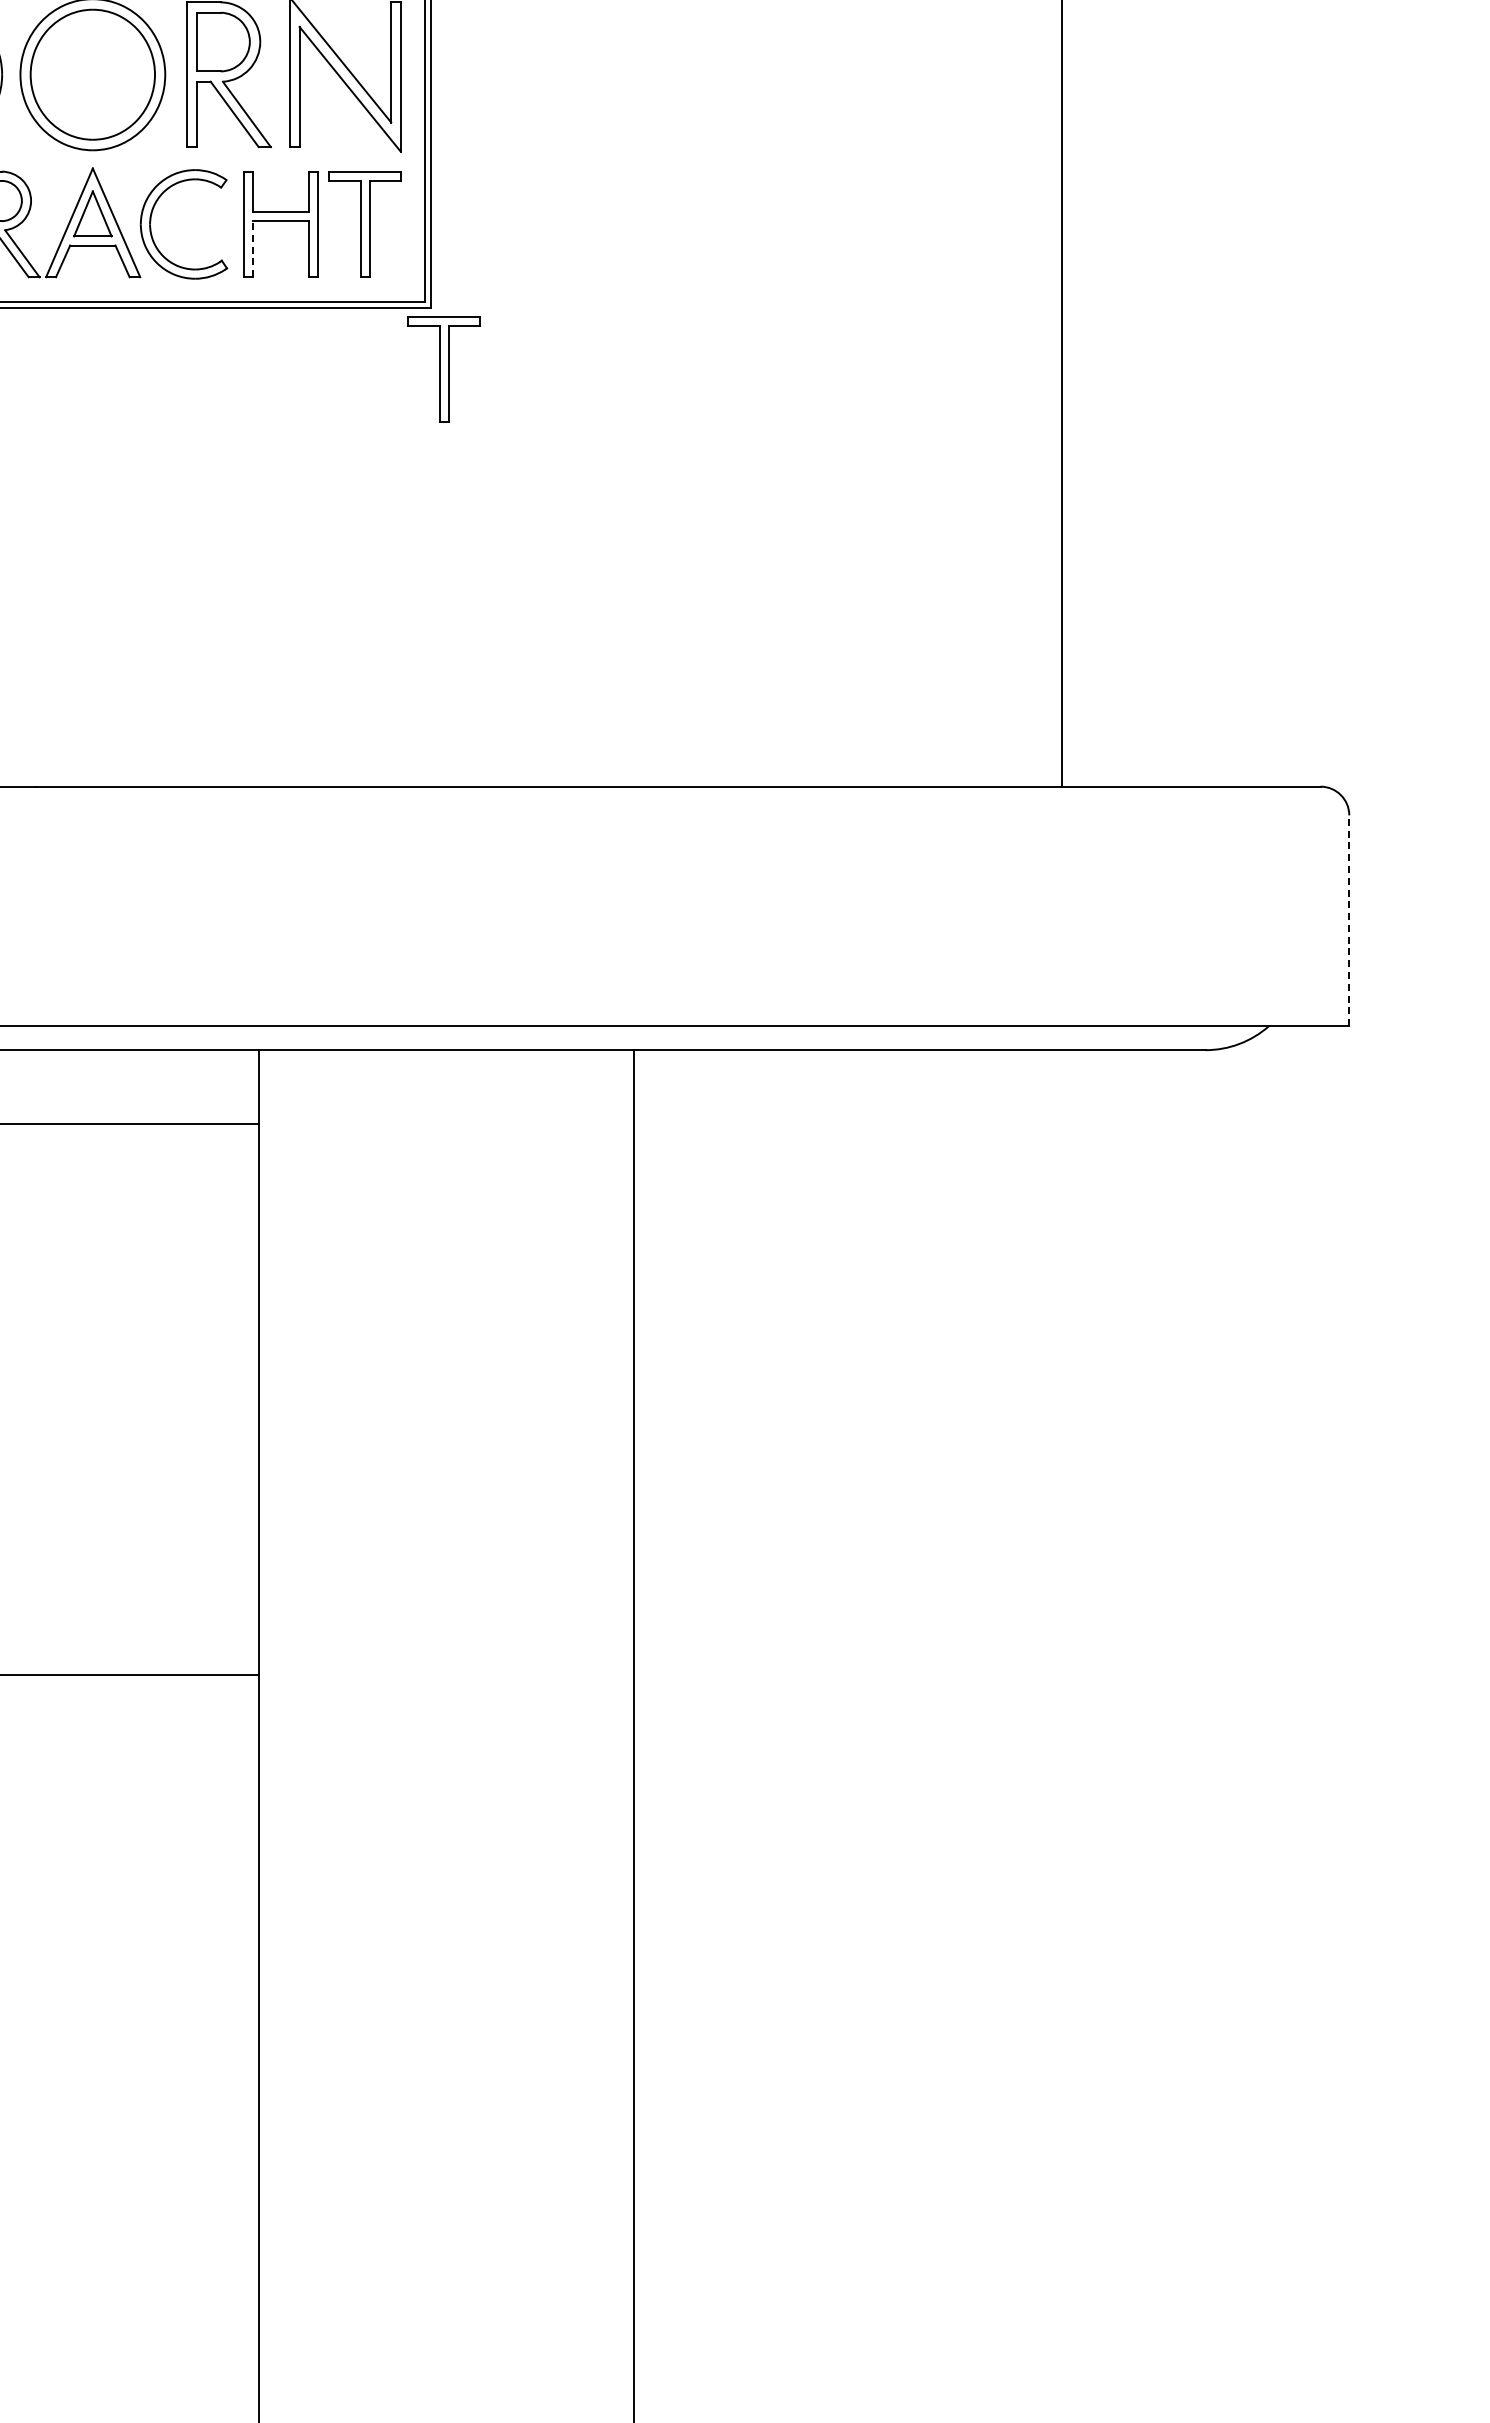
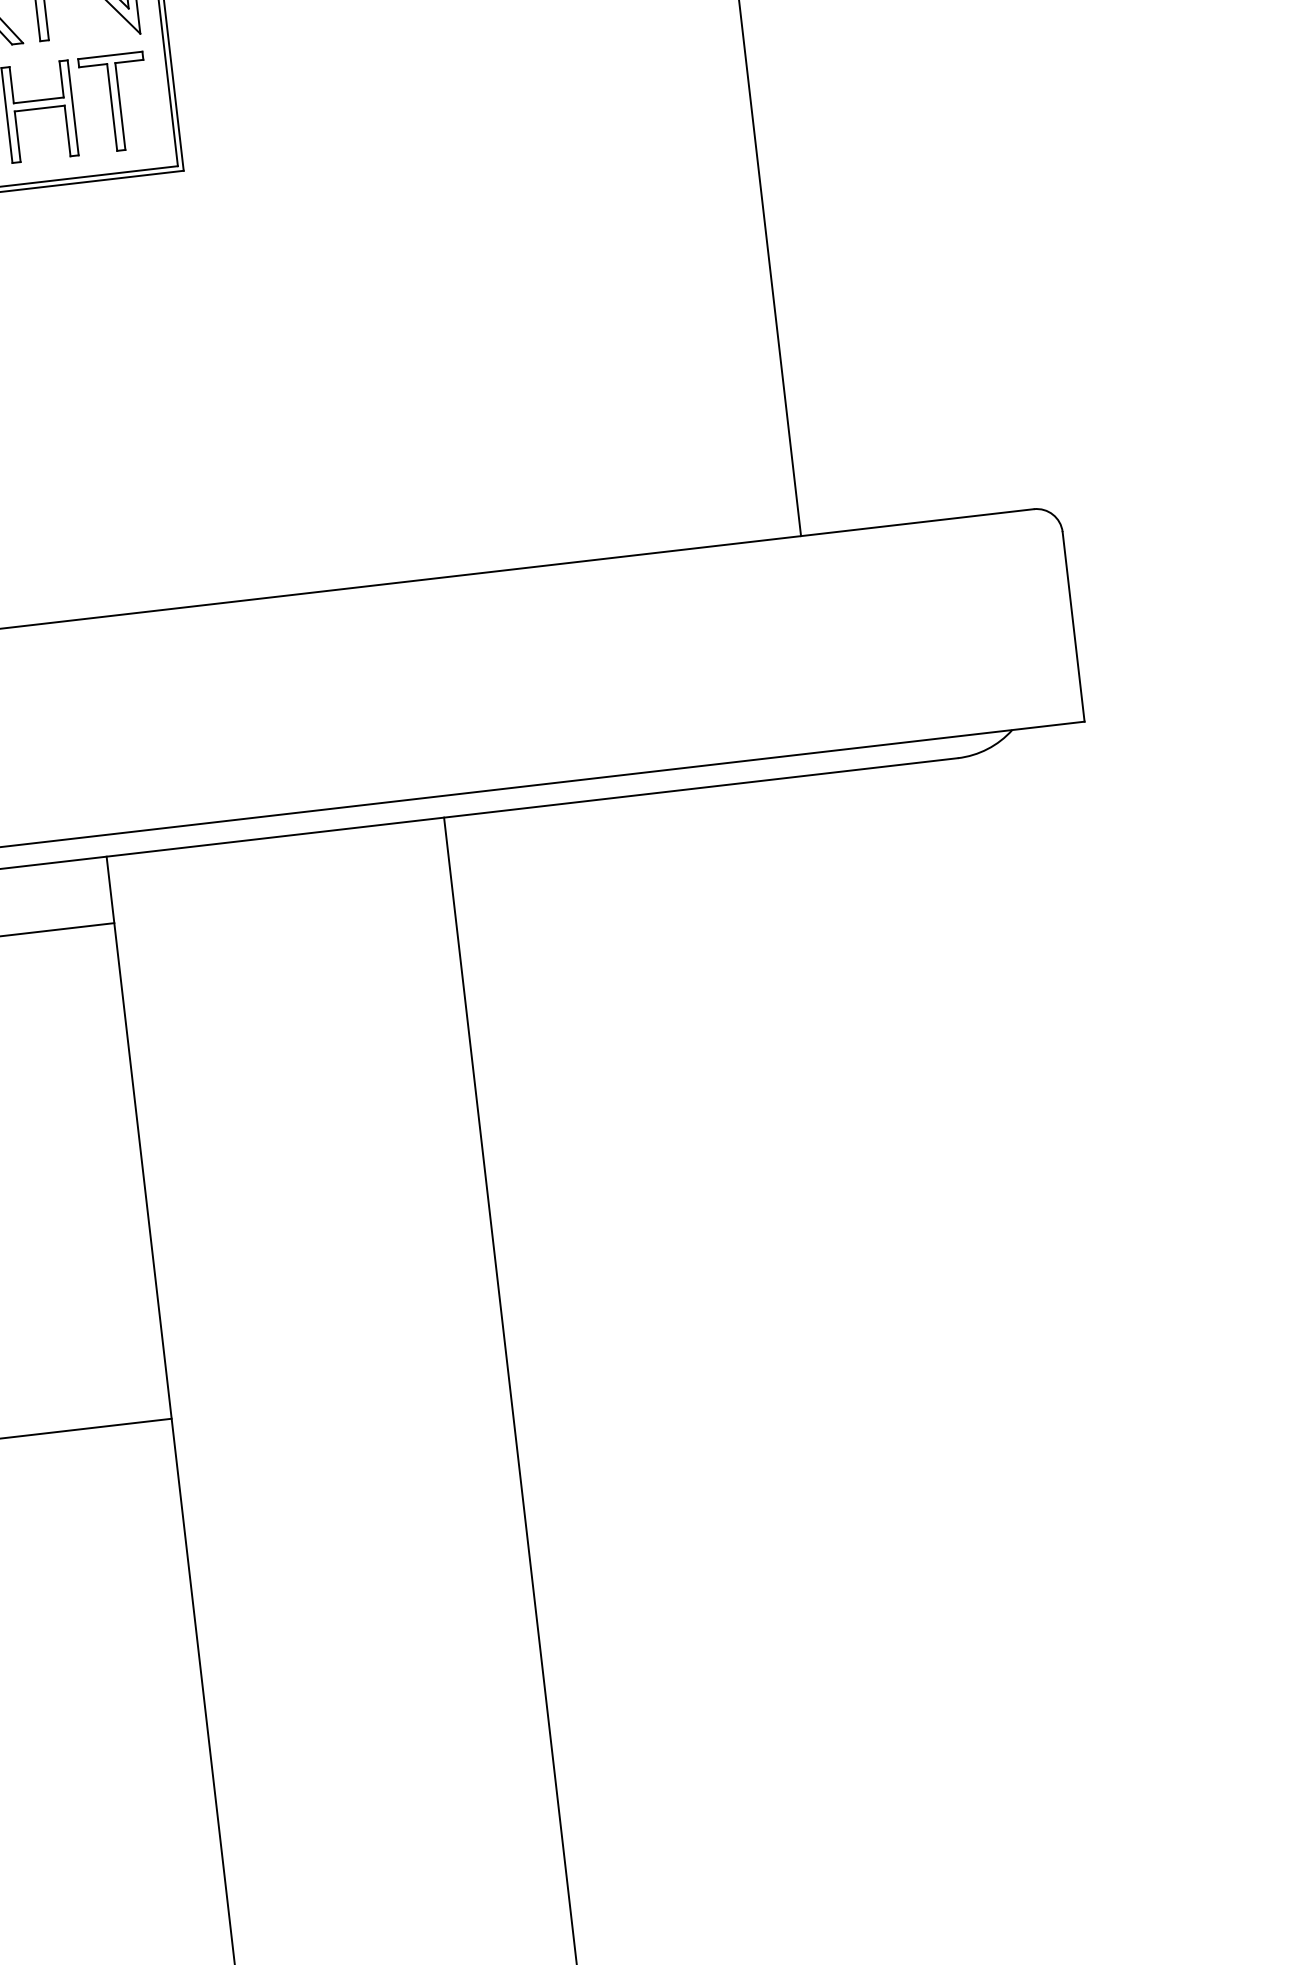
line: (253, 248) -> (17, 136), dashed -> solid
part: (443, 369) -> (201, 225), removed
line: (1349, 920) -> (1073, 626), dashed -> solid

